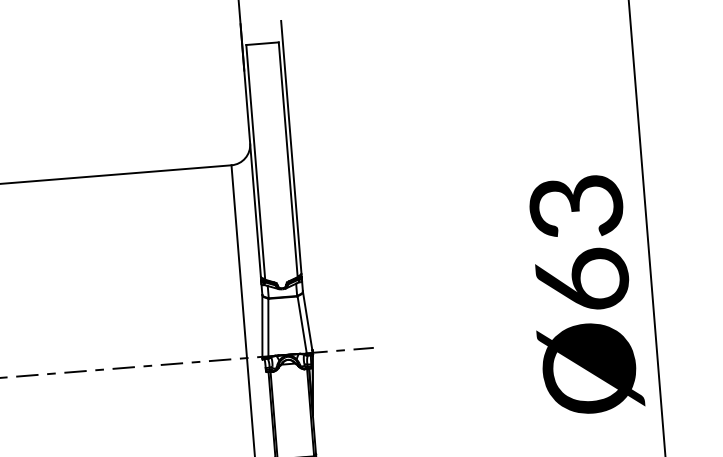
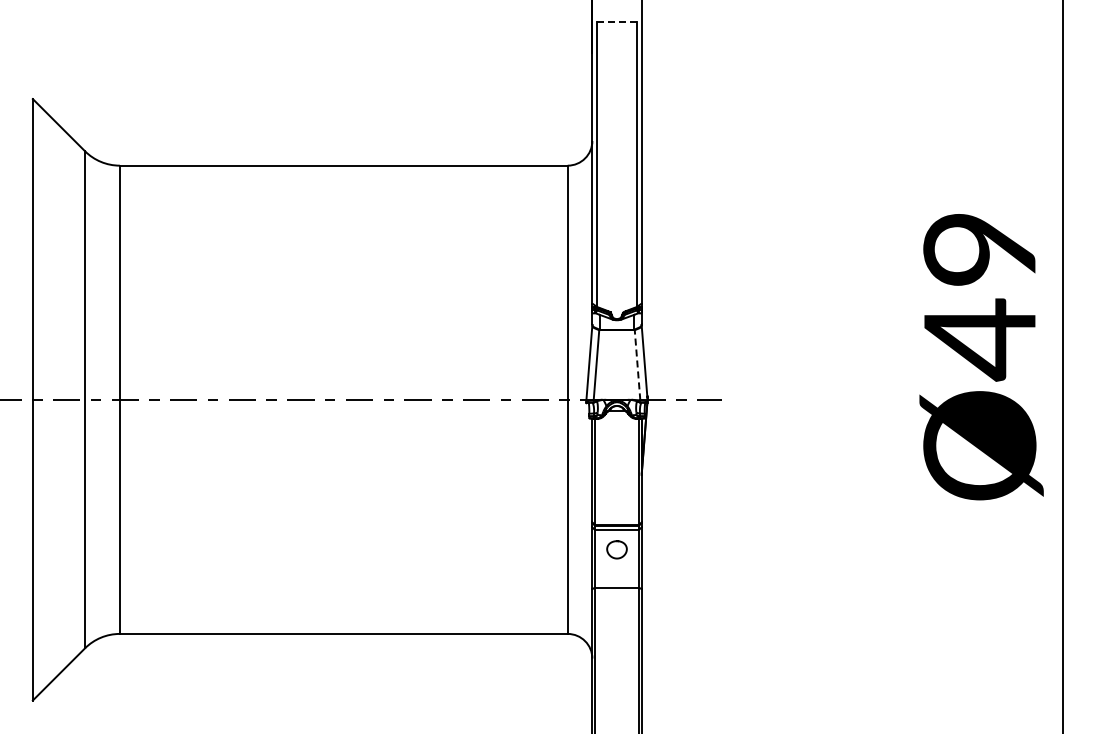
line: (262, 43) -> (617, 21), solid -> dashed
text: (579, 246) -> (979, 297), Ø63 -> Ø49
line: (302, 324) -> (637, 364), solid -> dashed

